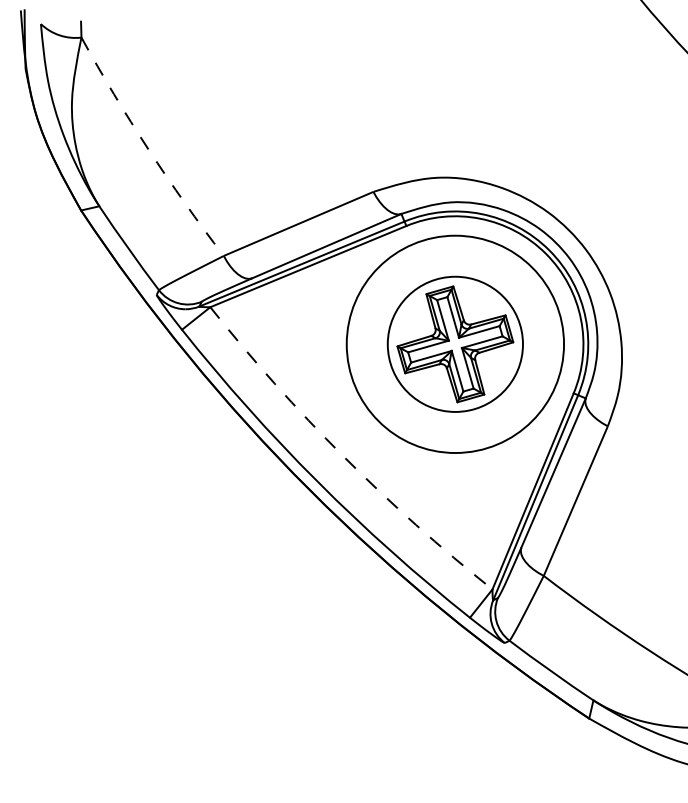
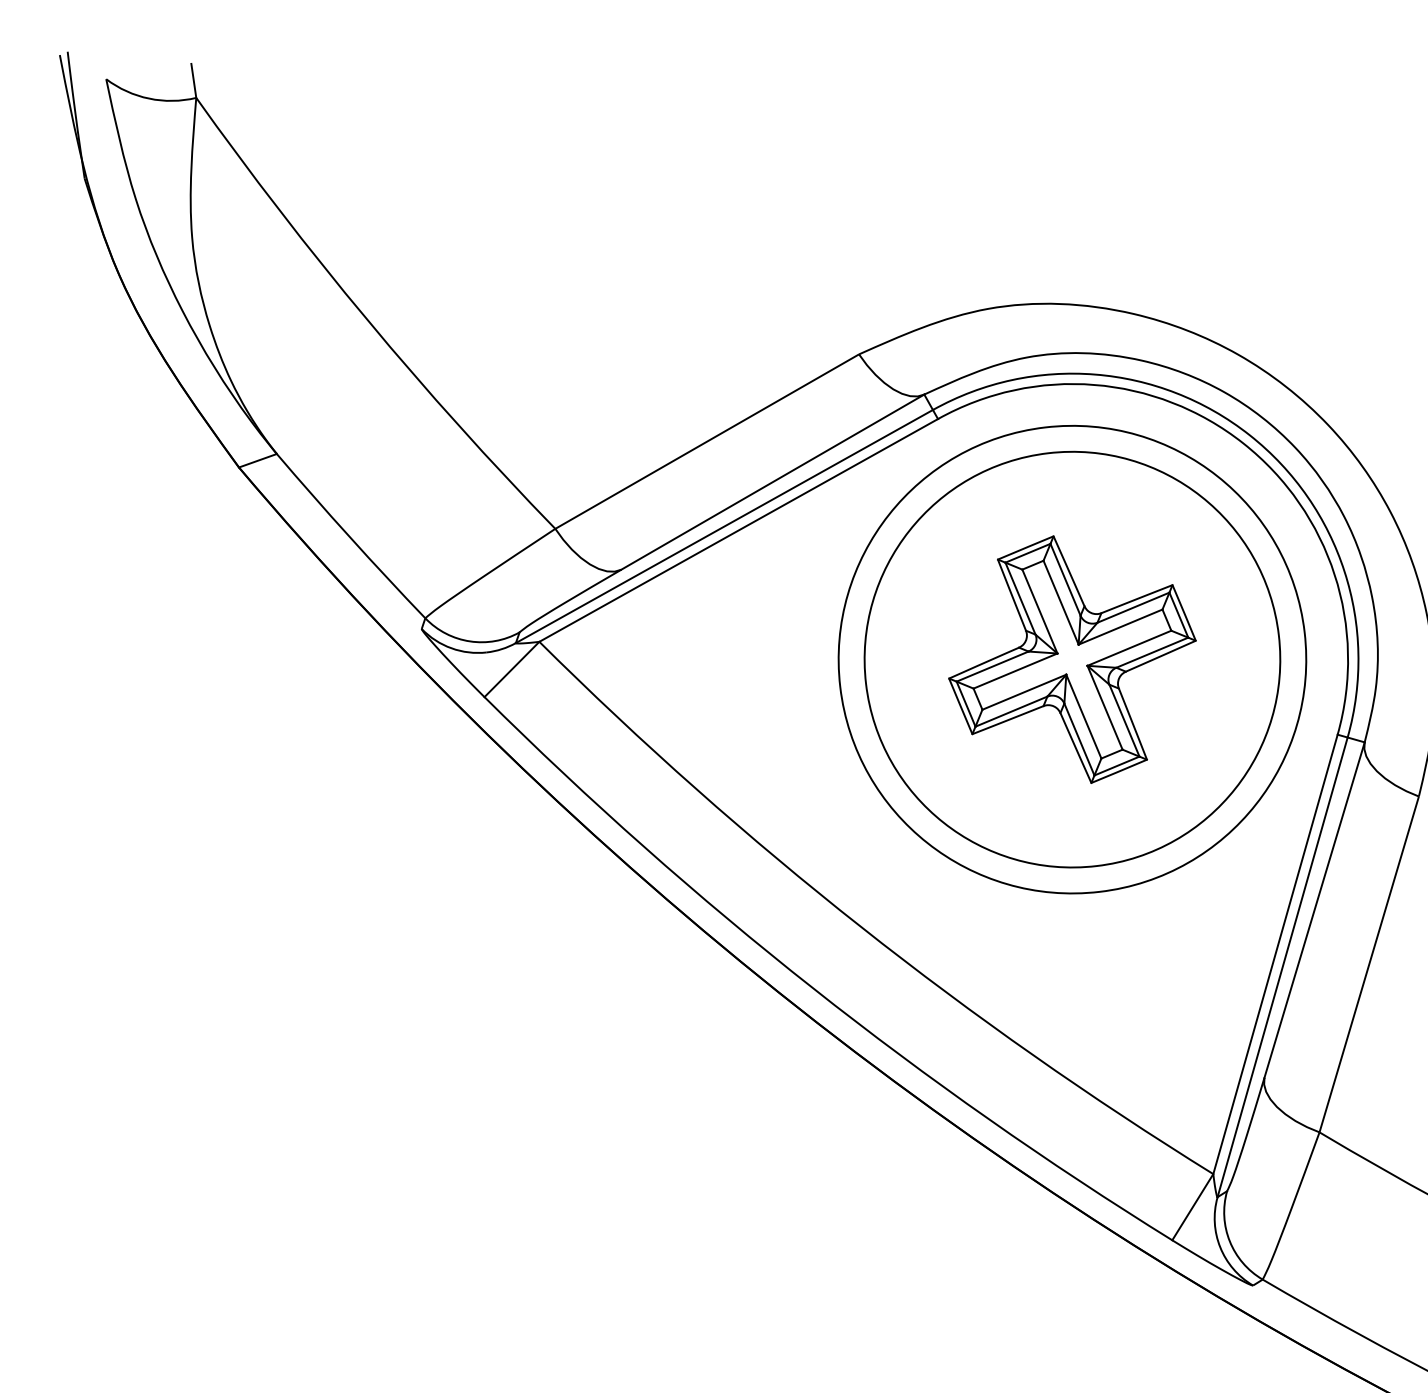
arc: (148, 149) -> (367, 320), dashed -> solid
circle: (454, 343) -> (1070, 658), size x1.43
arc: (343, 456) -> (861, 927), dashed -> solid

